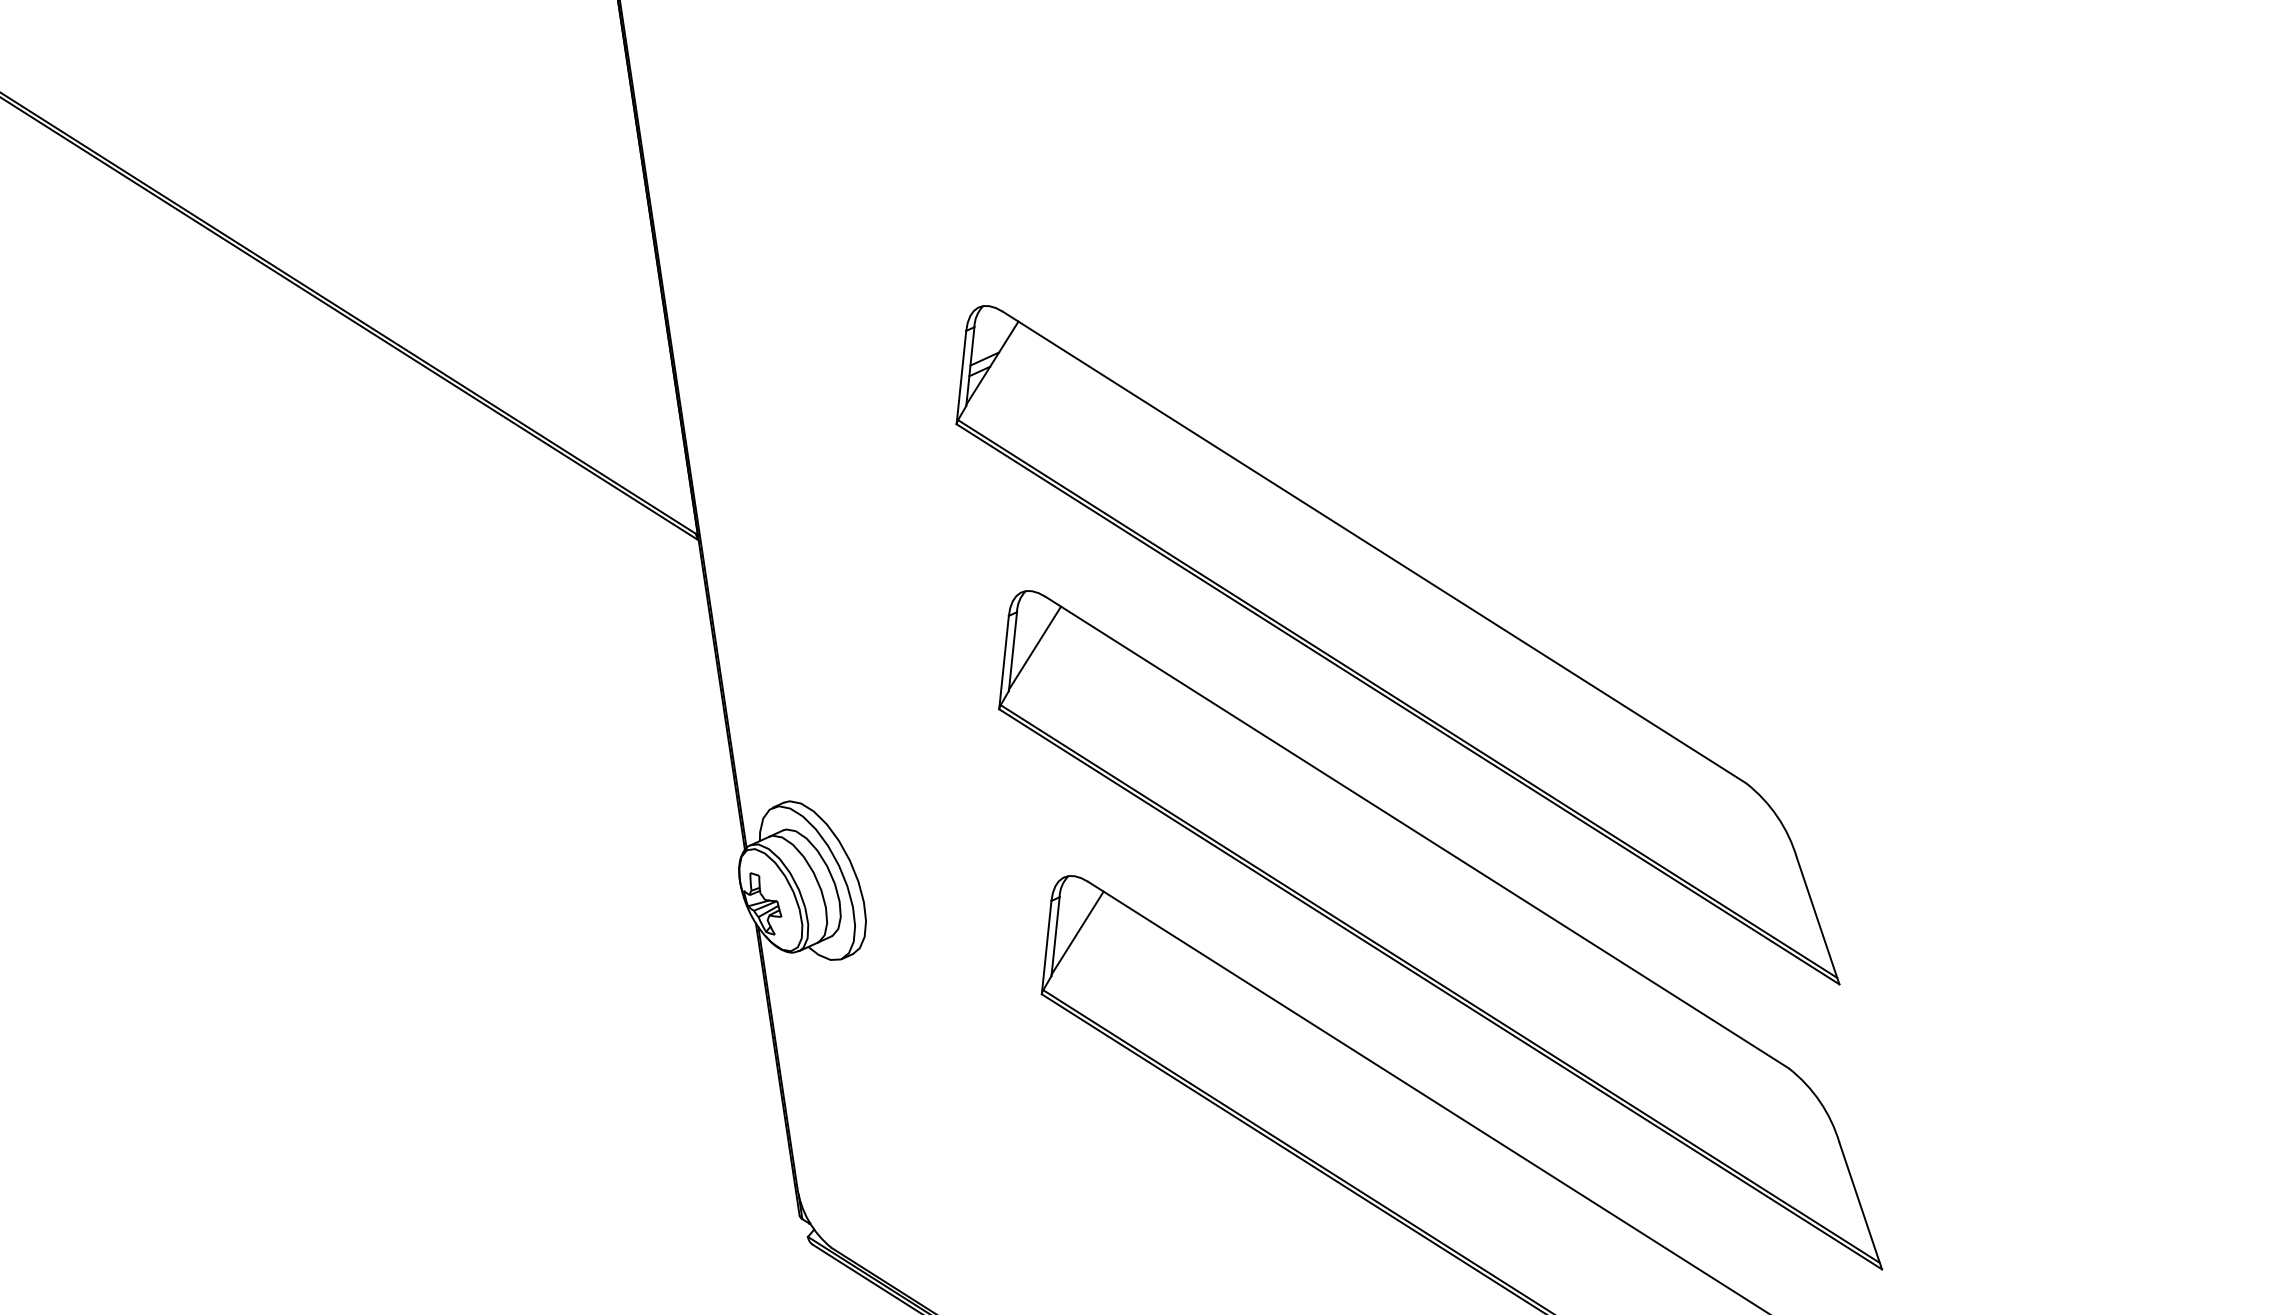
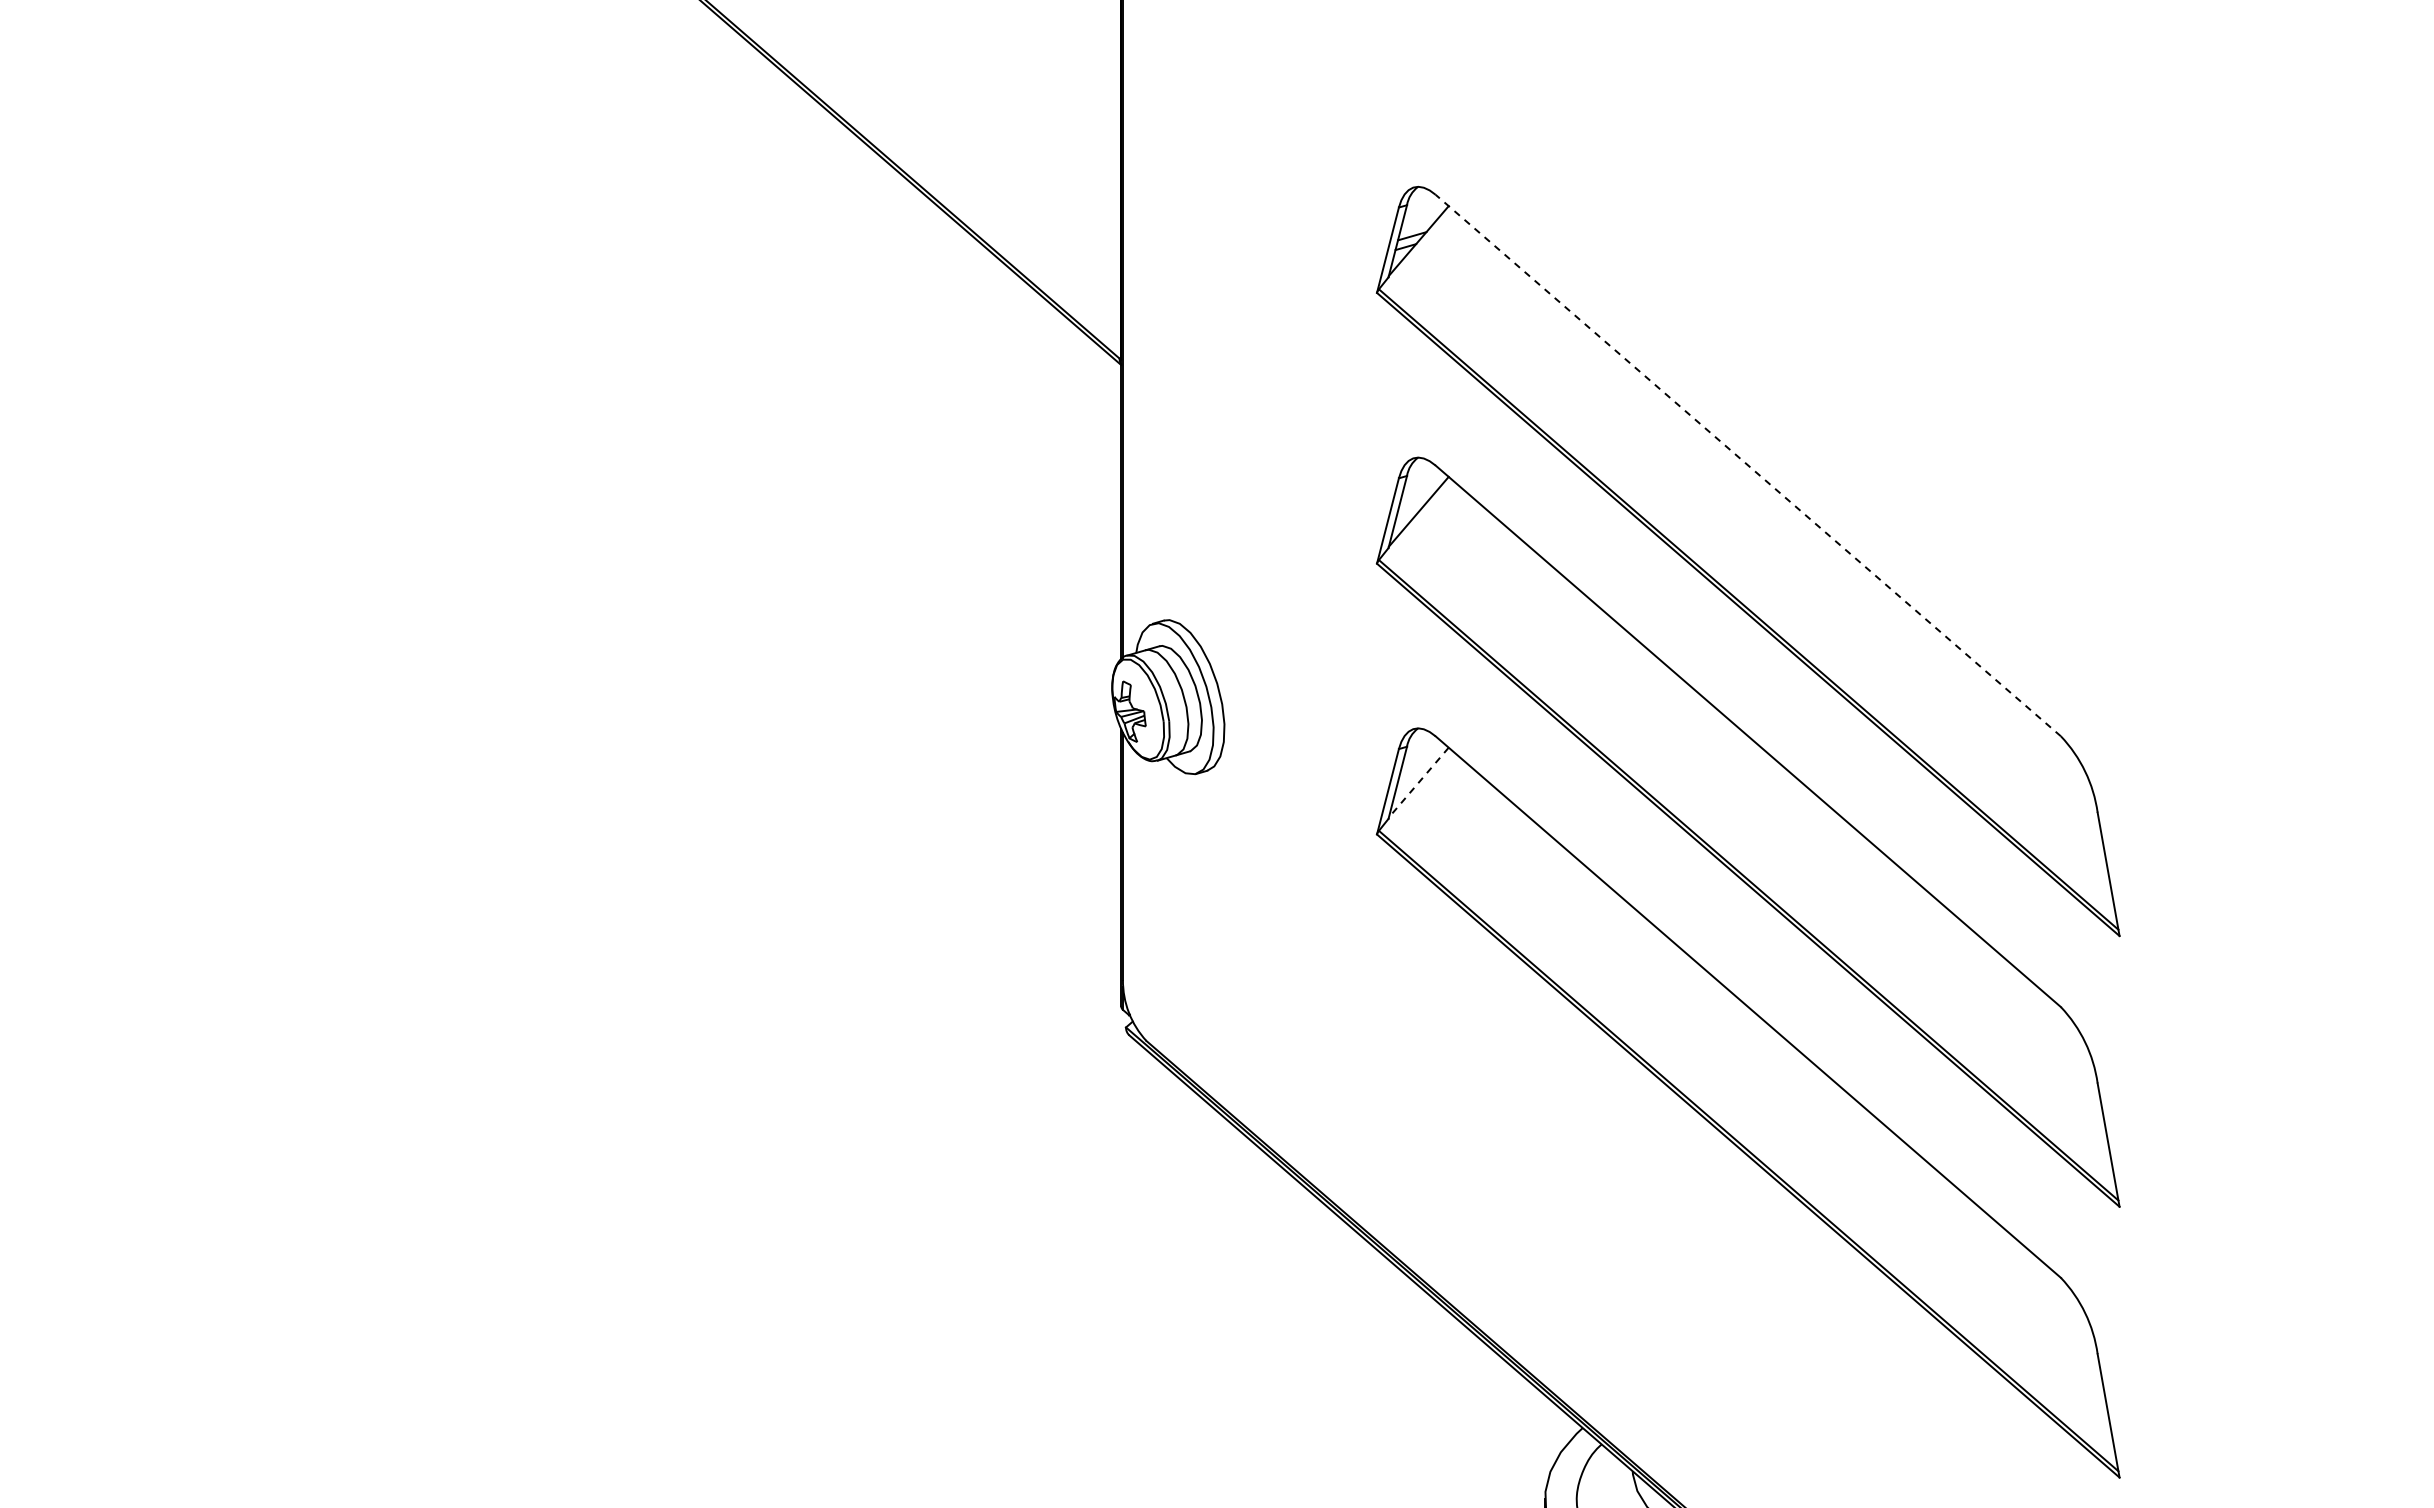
line: (1374, 547) -> (1748, 465), solid -> dashed
line: (1077, 933) -> (1418, 782), solid -> dashed

